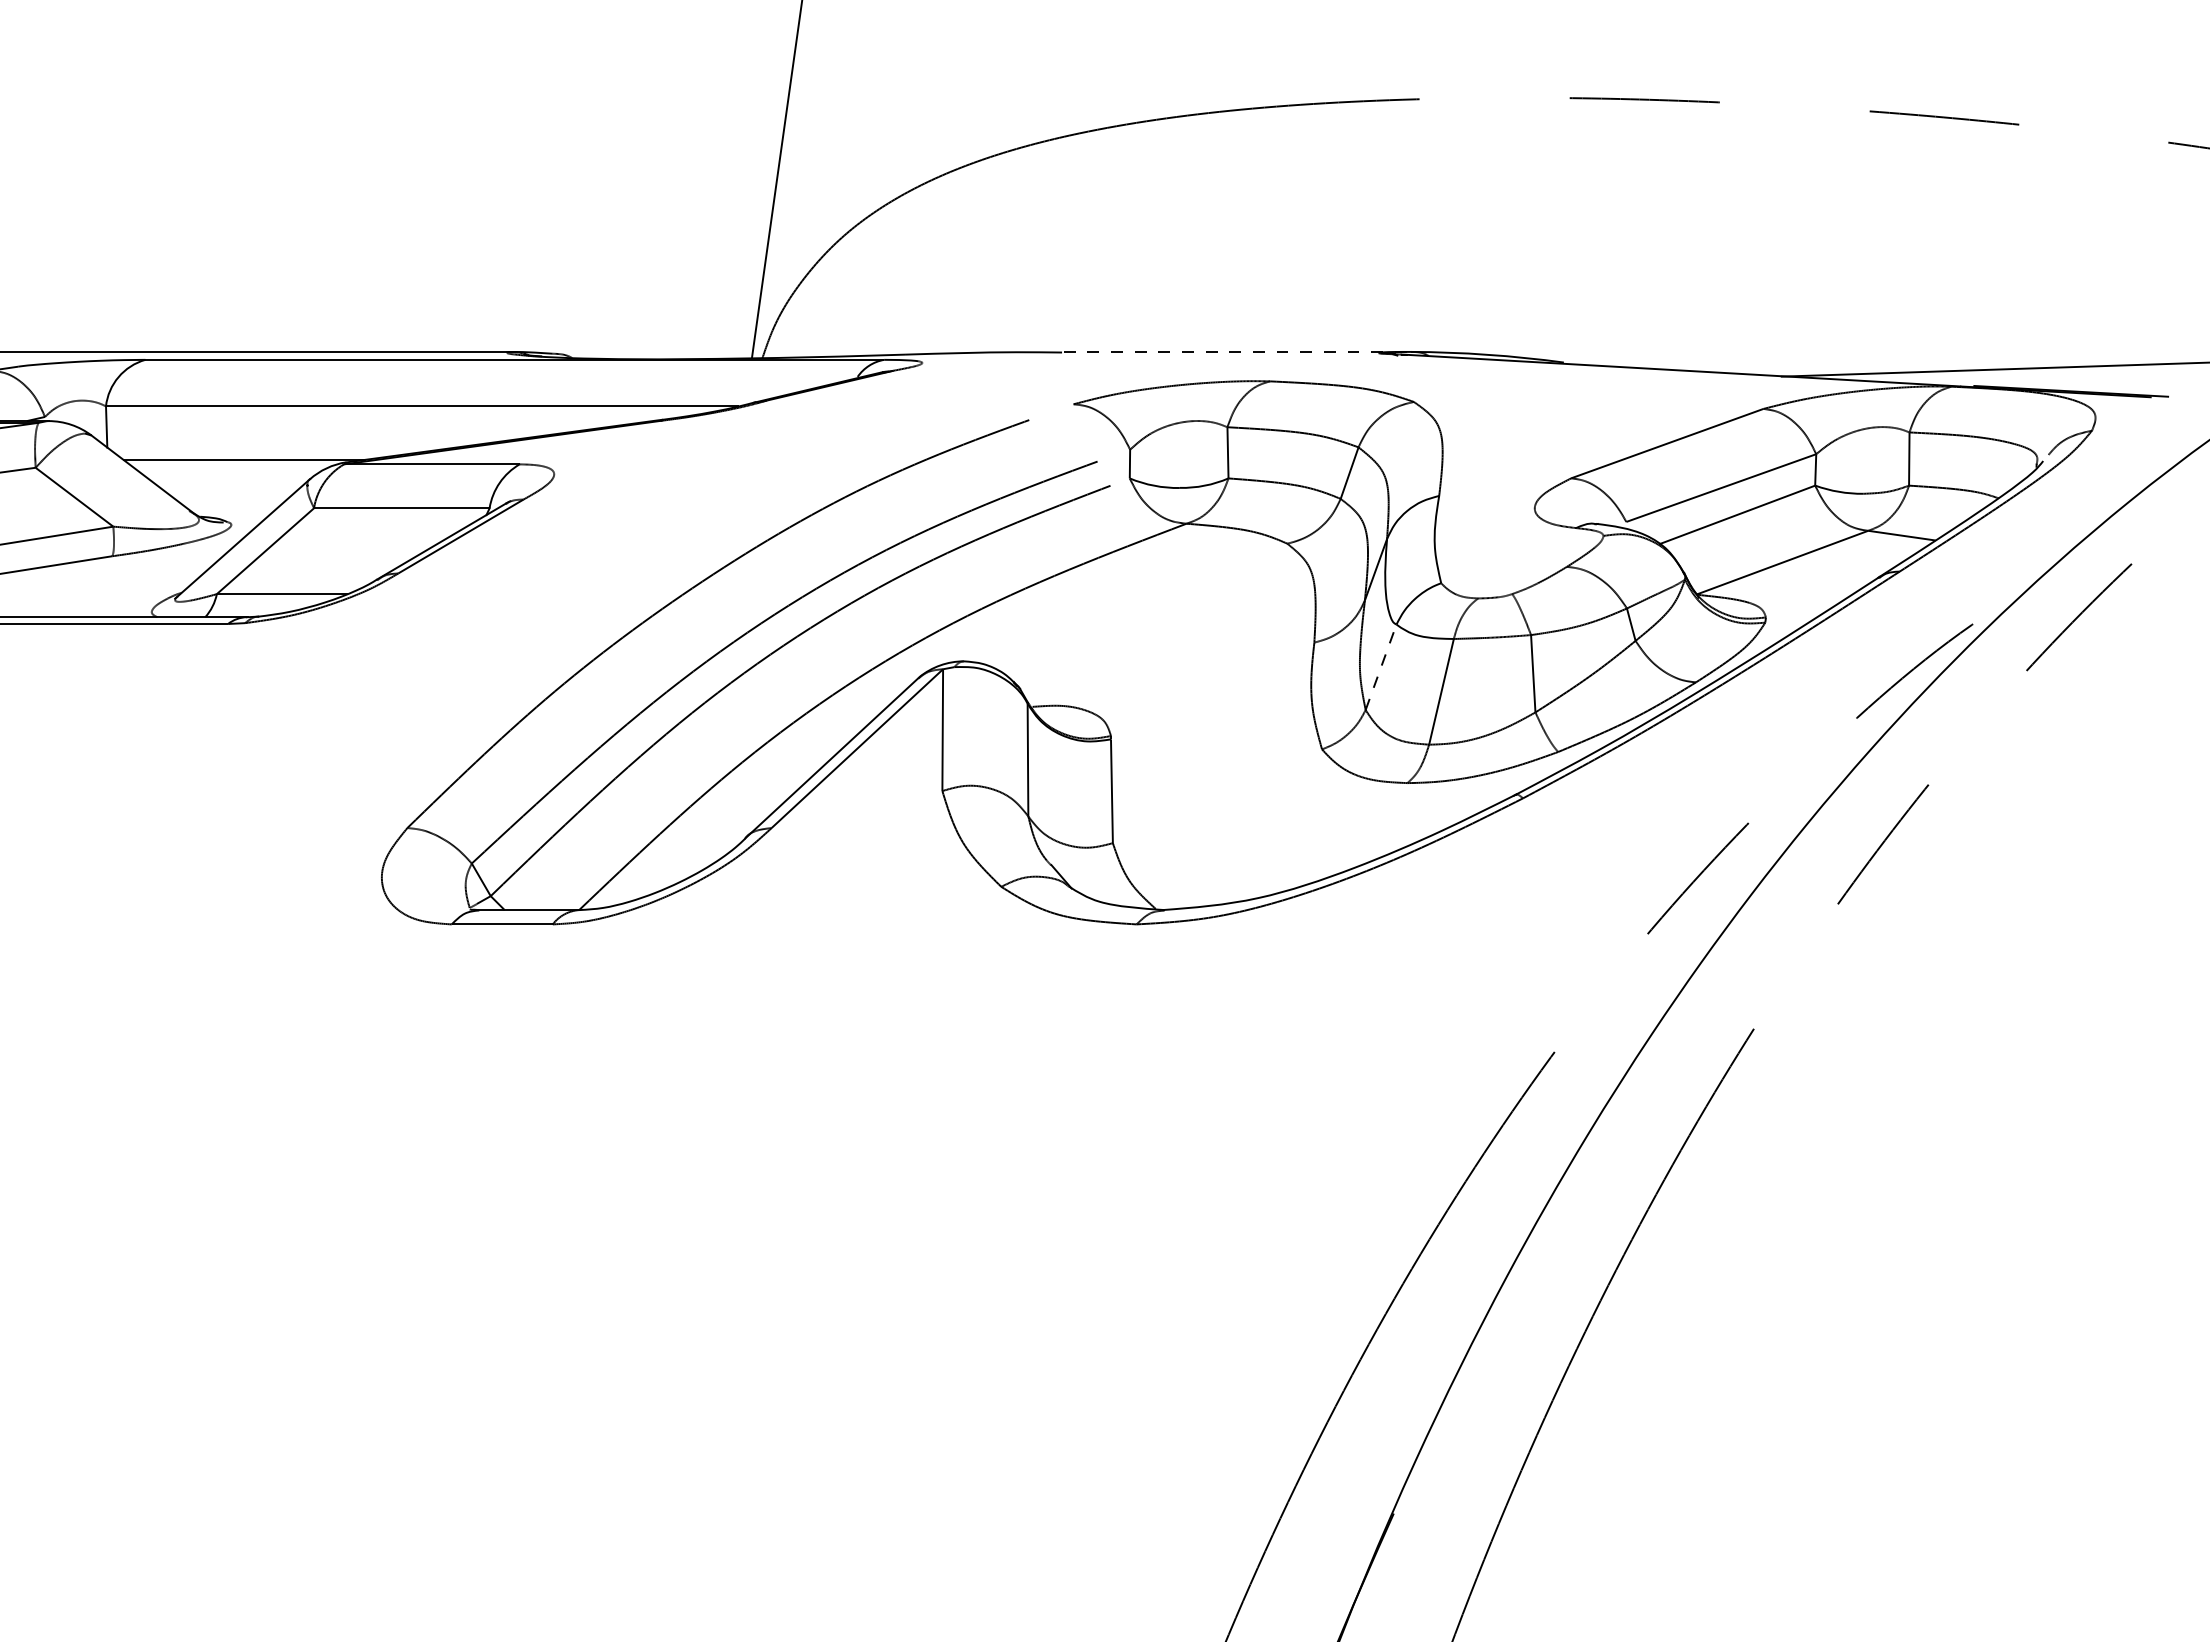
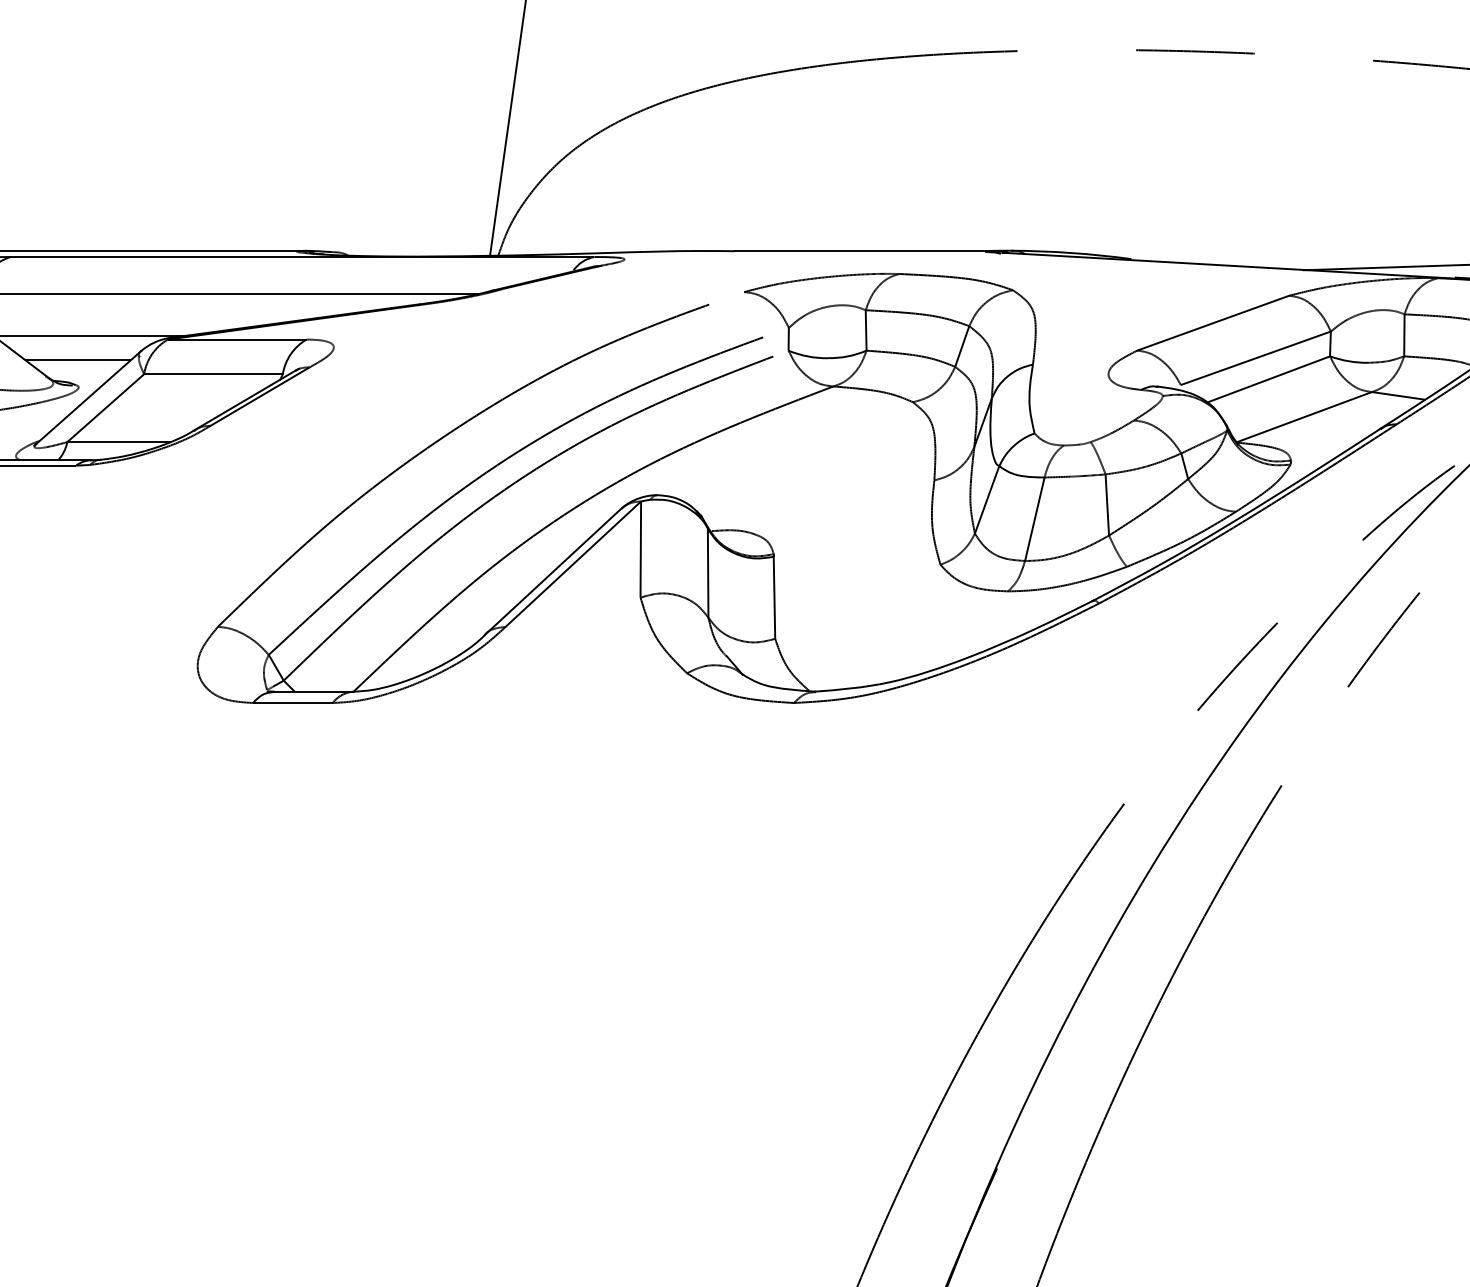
line: (1233, 351) -> (870, 250), dashed -> solid
line: (230, 490) -> (78, 360), added
line: (1381, 666) -> (987, 499), dashed -> solid

